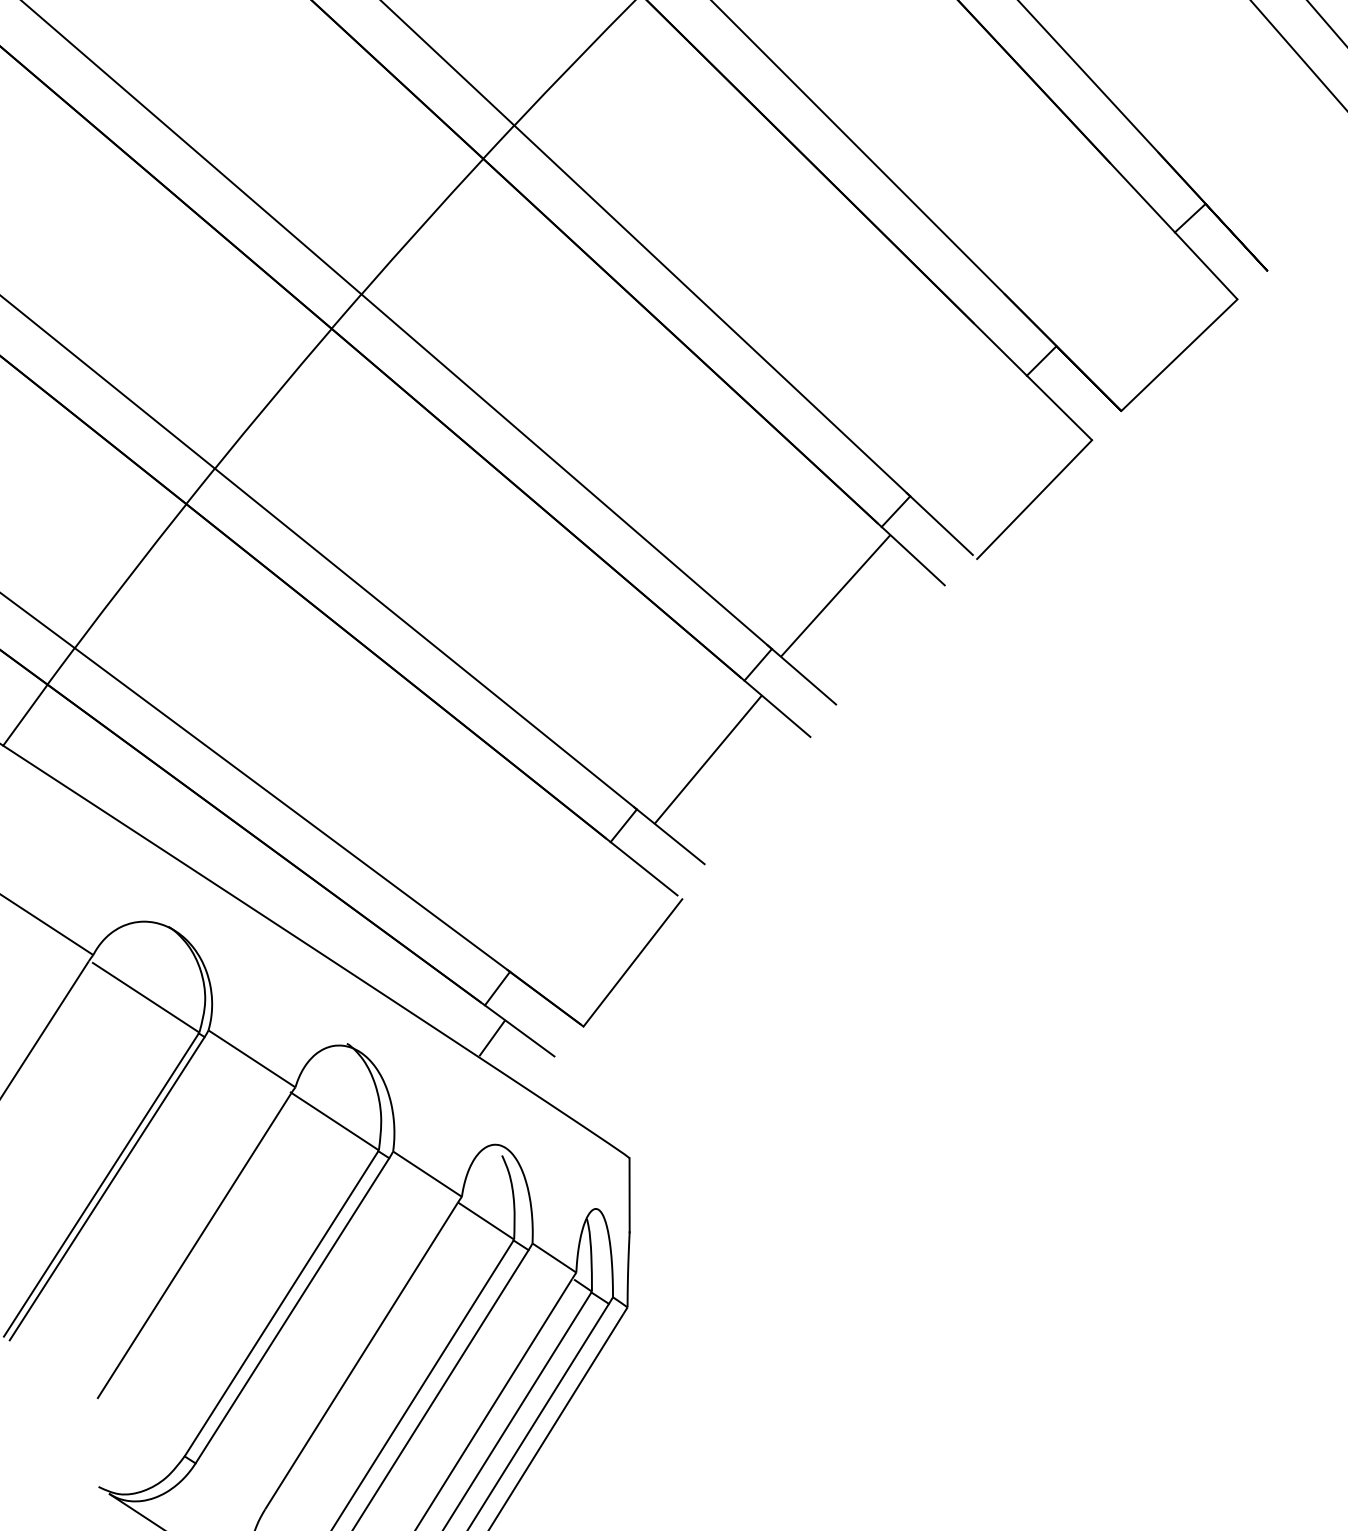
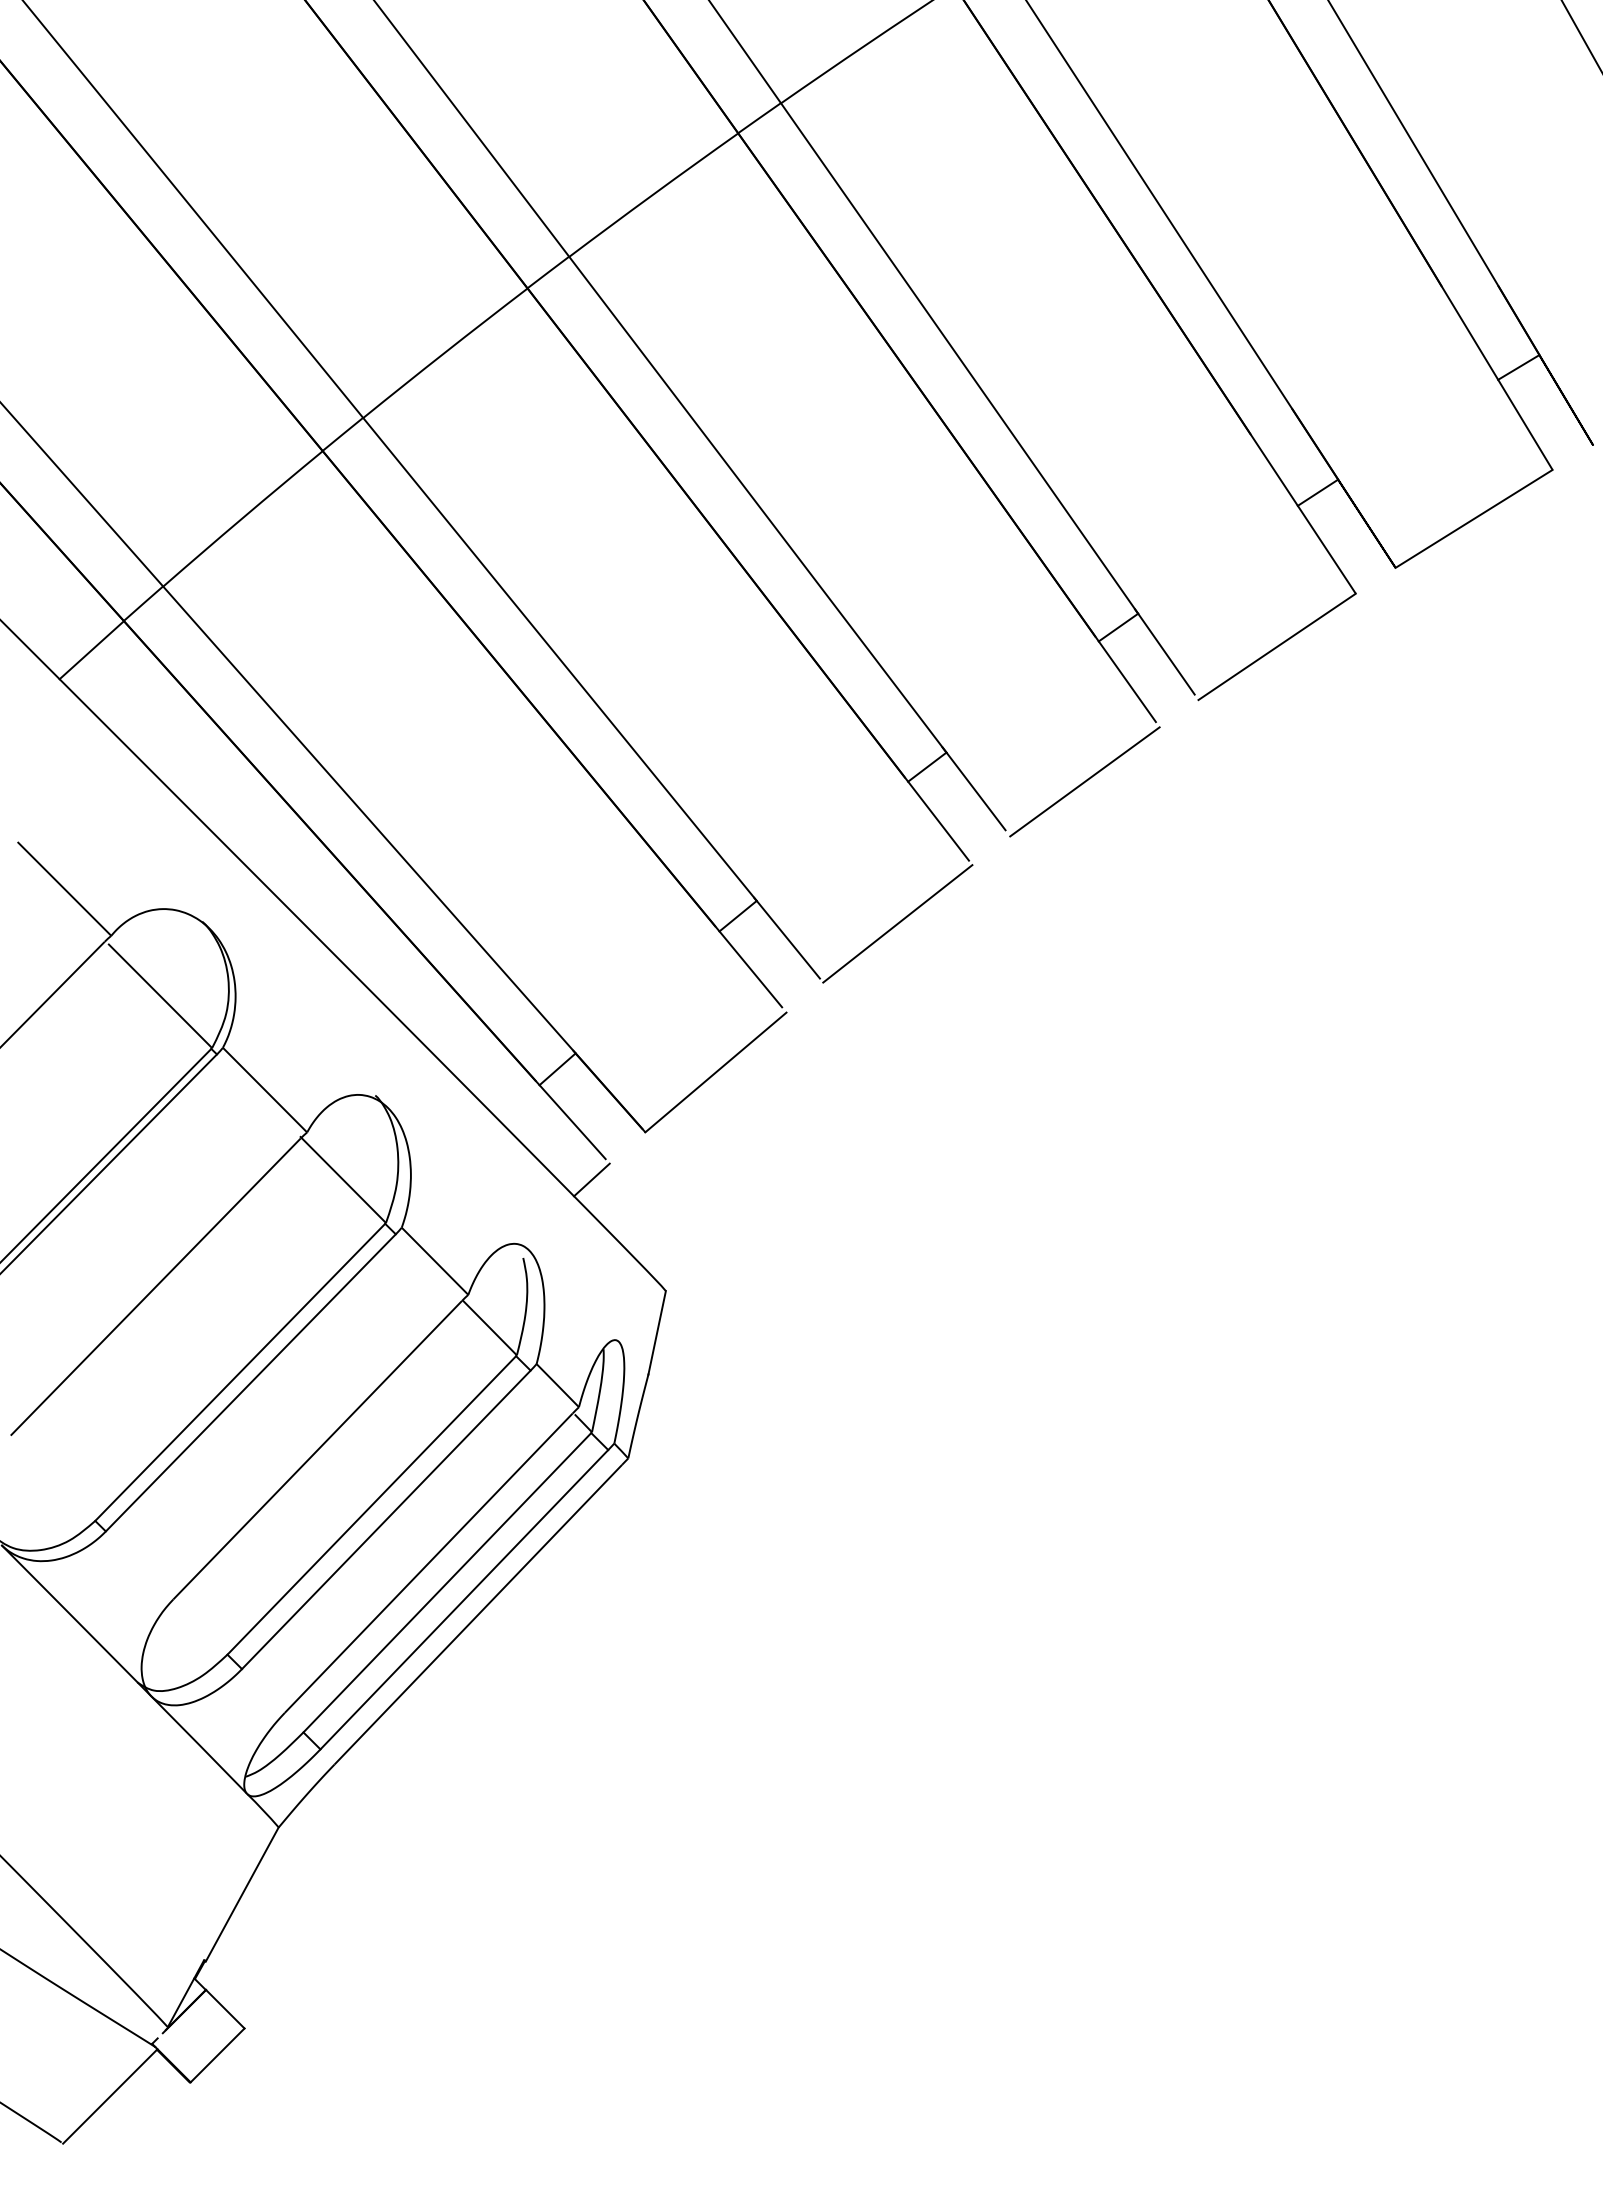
line: (835, 595) -> (1084, 781), moved
line: (707, 759) -> (897, 923), moved
line: (491, 1038) -> (591, 1179), moved

